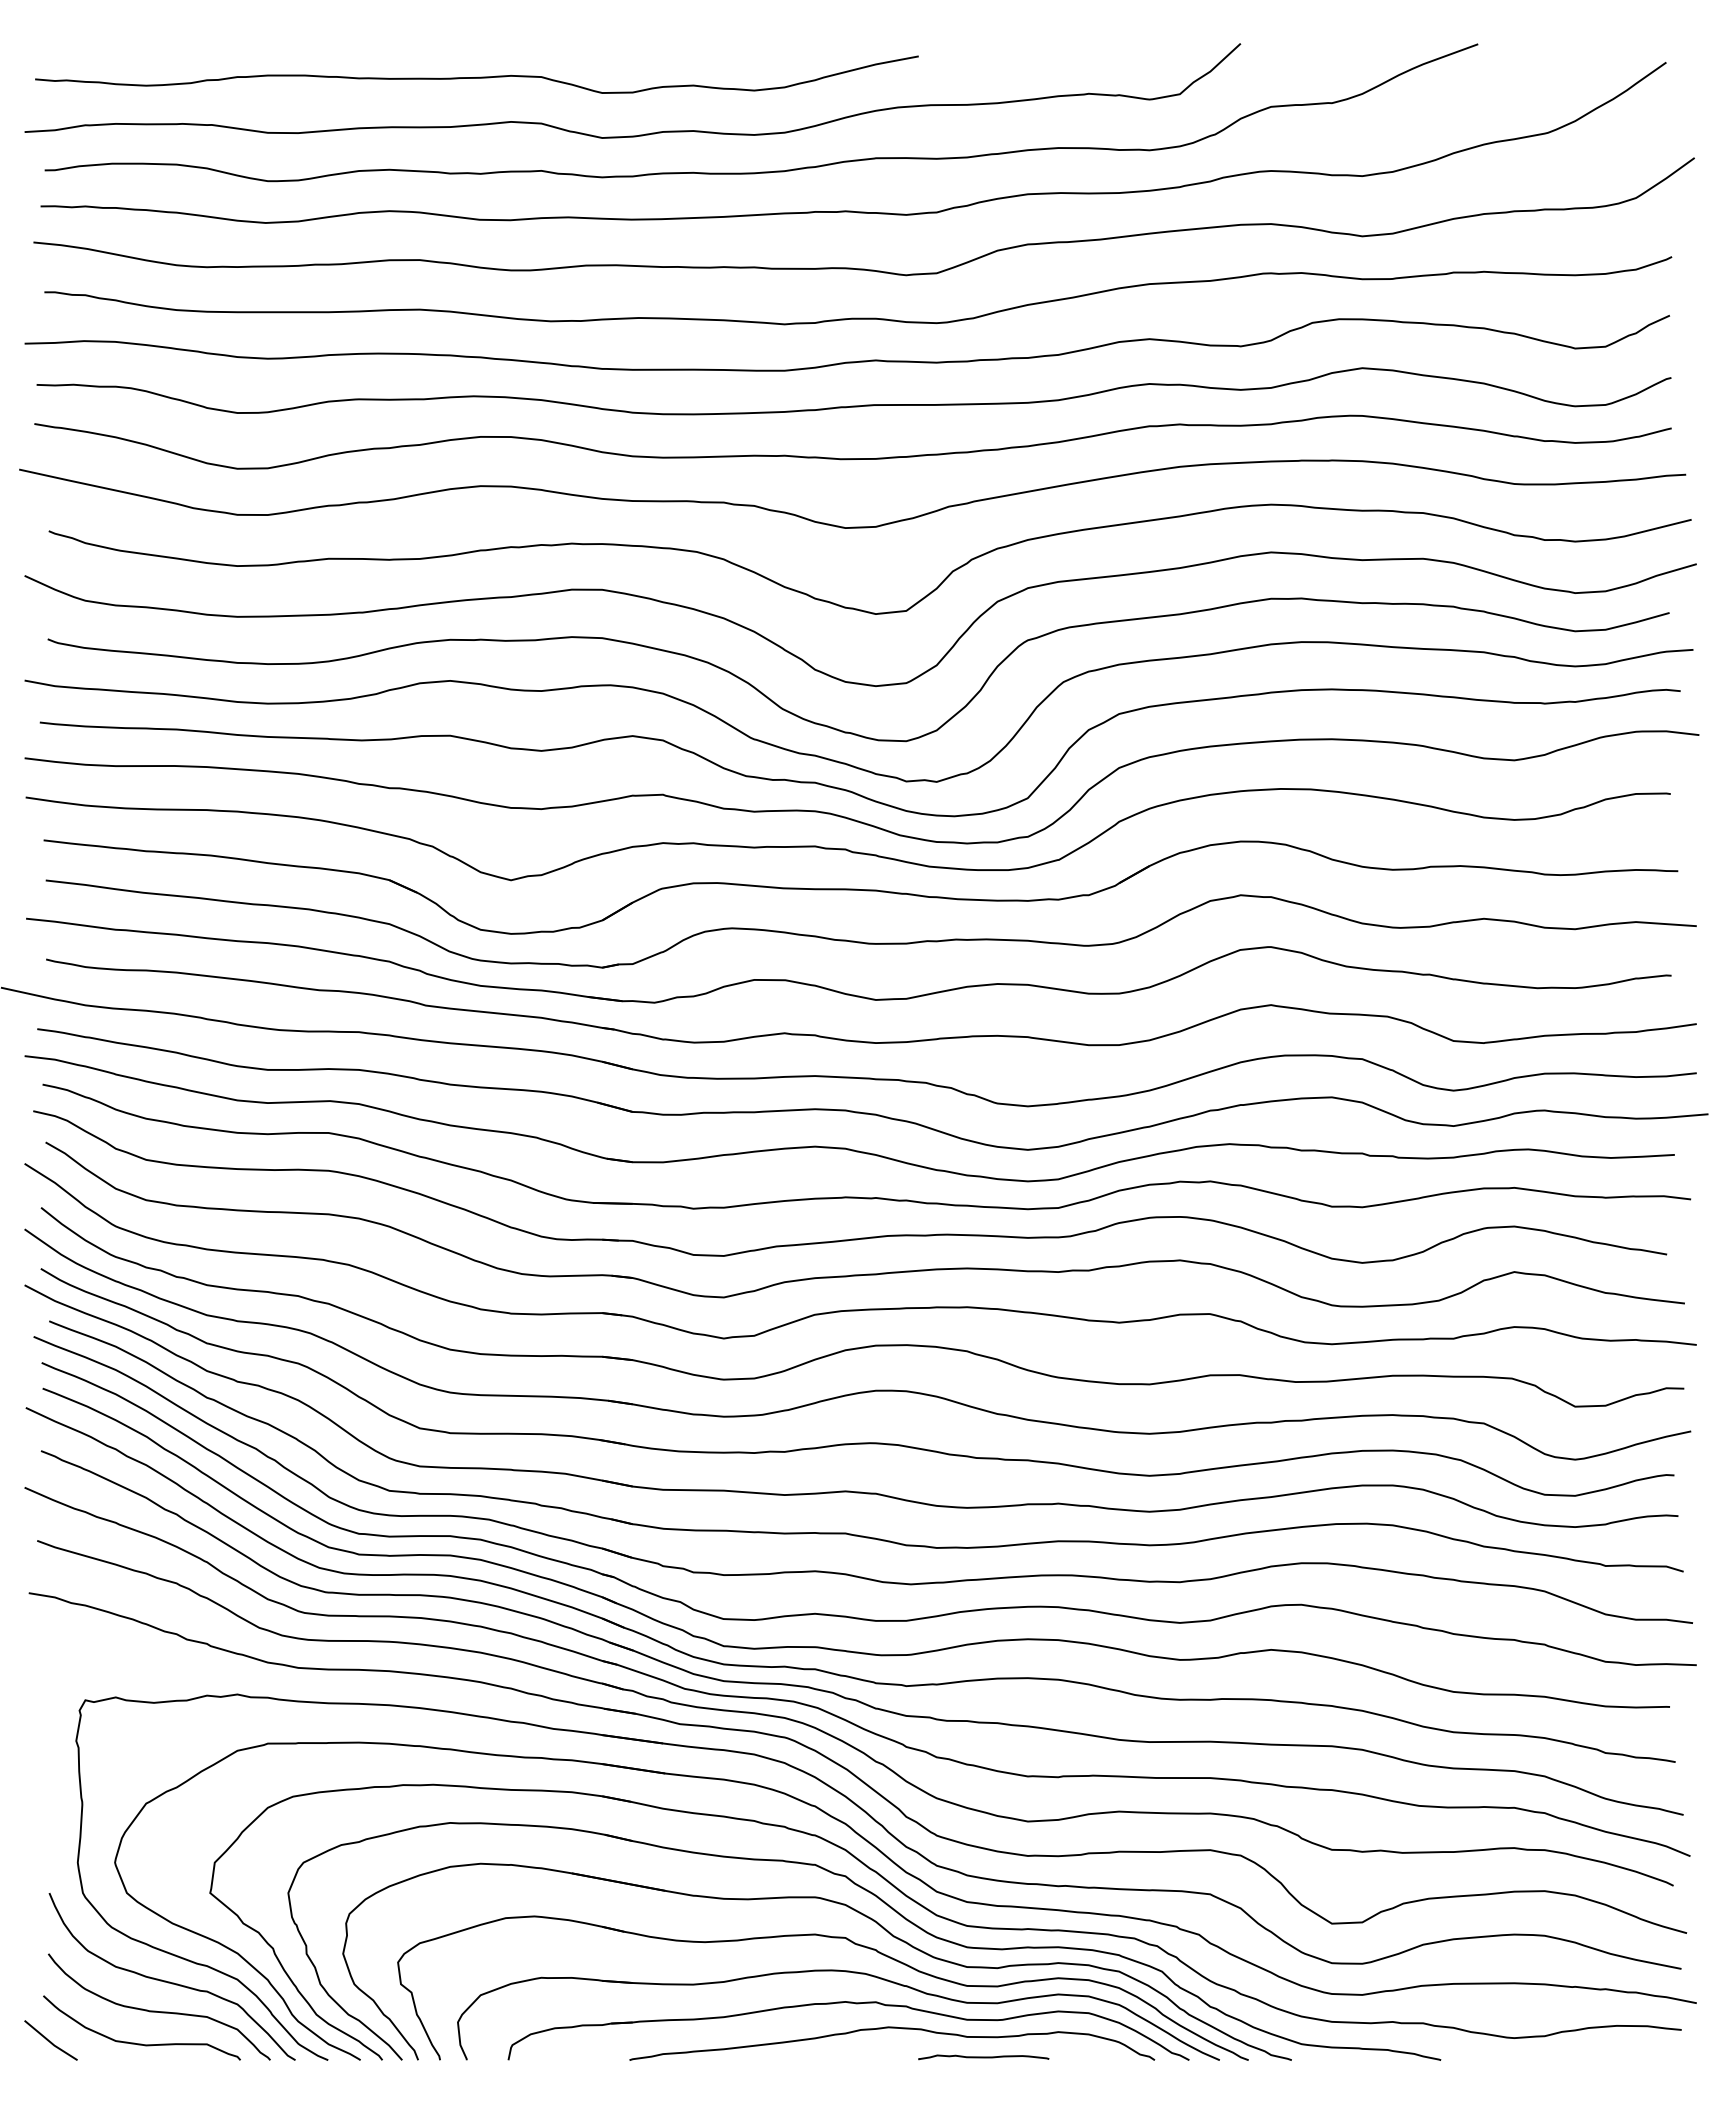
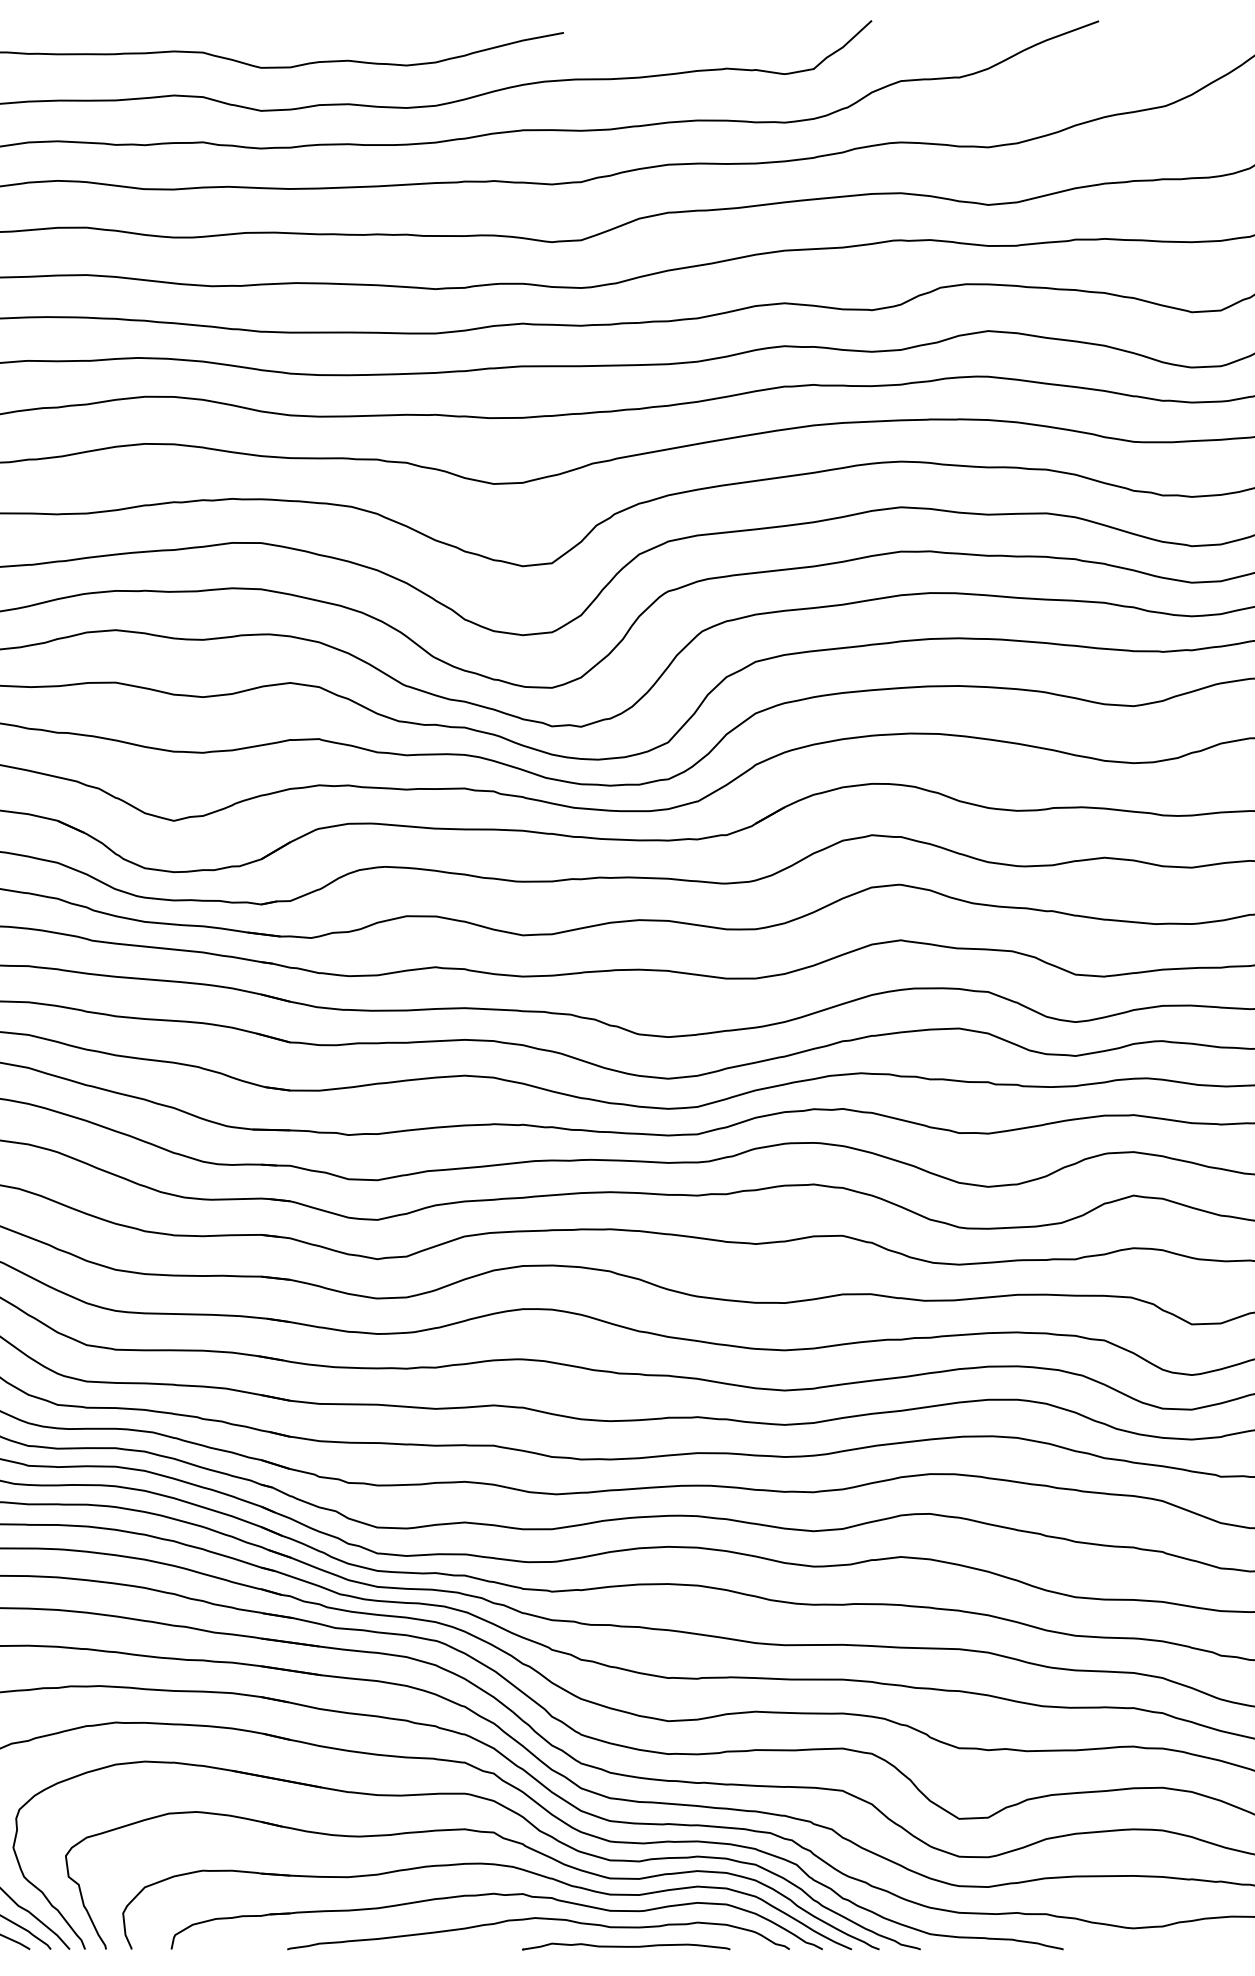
part: (983, 2057) -> (625, 1946), size x1.67

